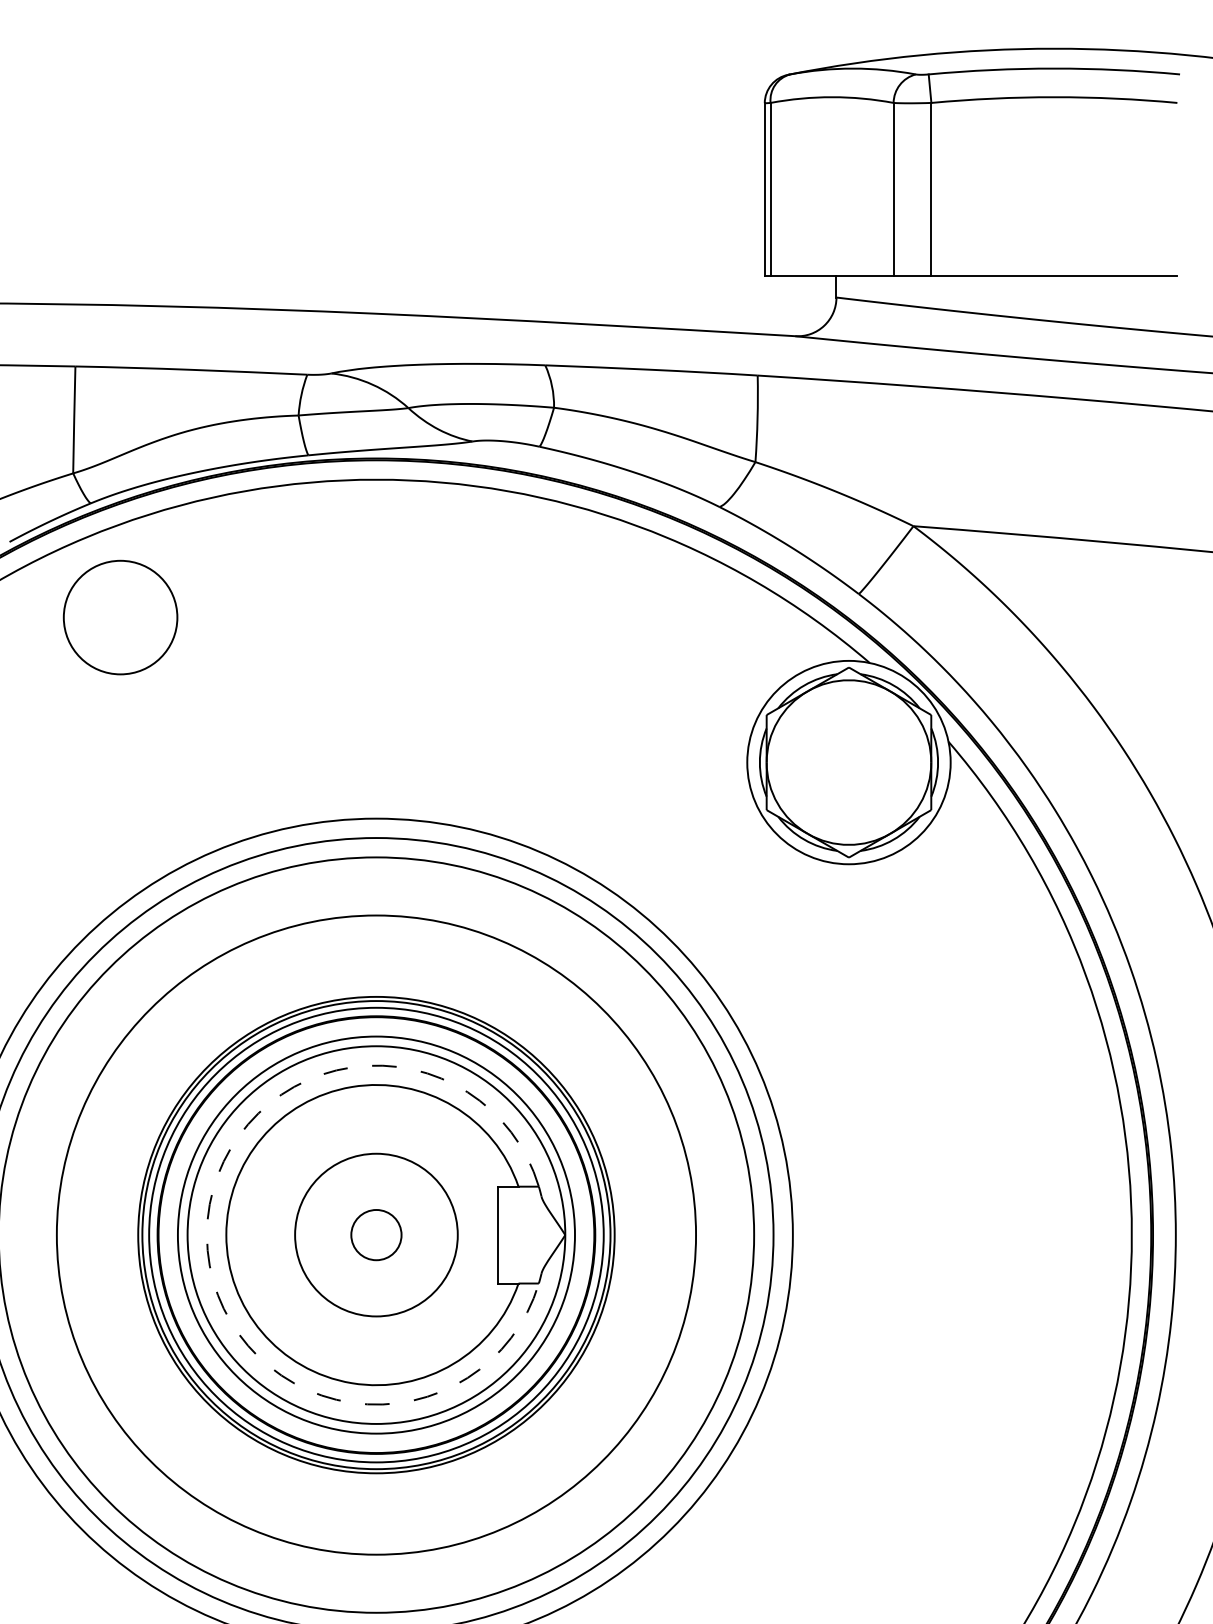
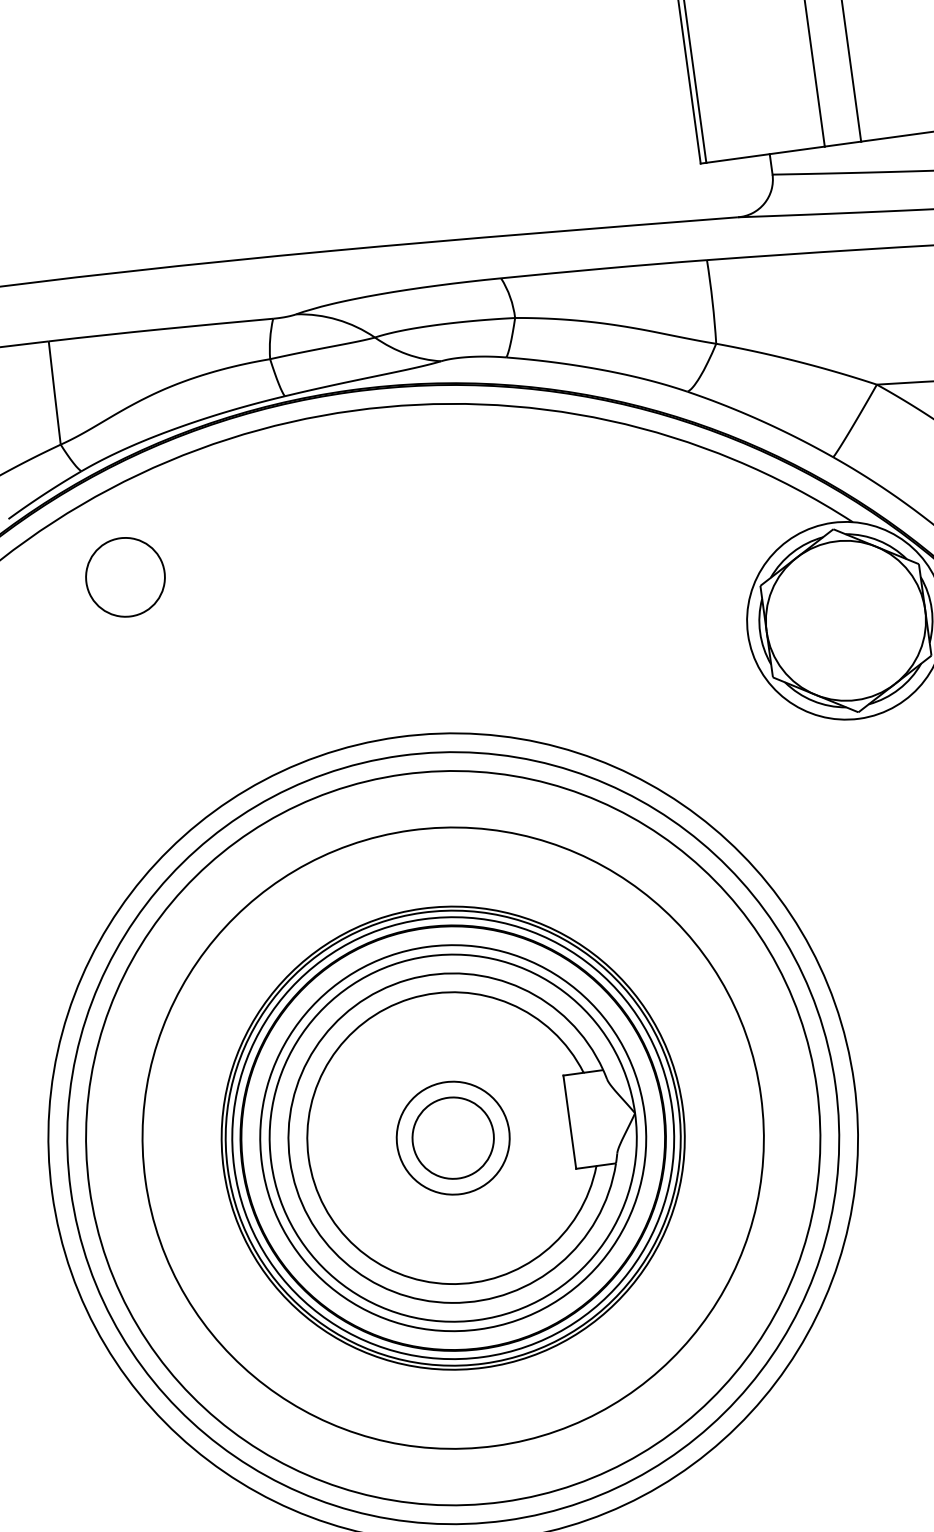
circle: (120, 617) -> (125, 577), size x0.71
circle: (376, 1234) -> (453, 1137), size x1.67
arc: (206, 1235) -> (289, 1160), dashed -> solid
circle: (376, 1235) -> (453, 1138), size x0.71

